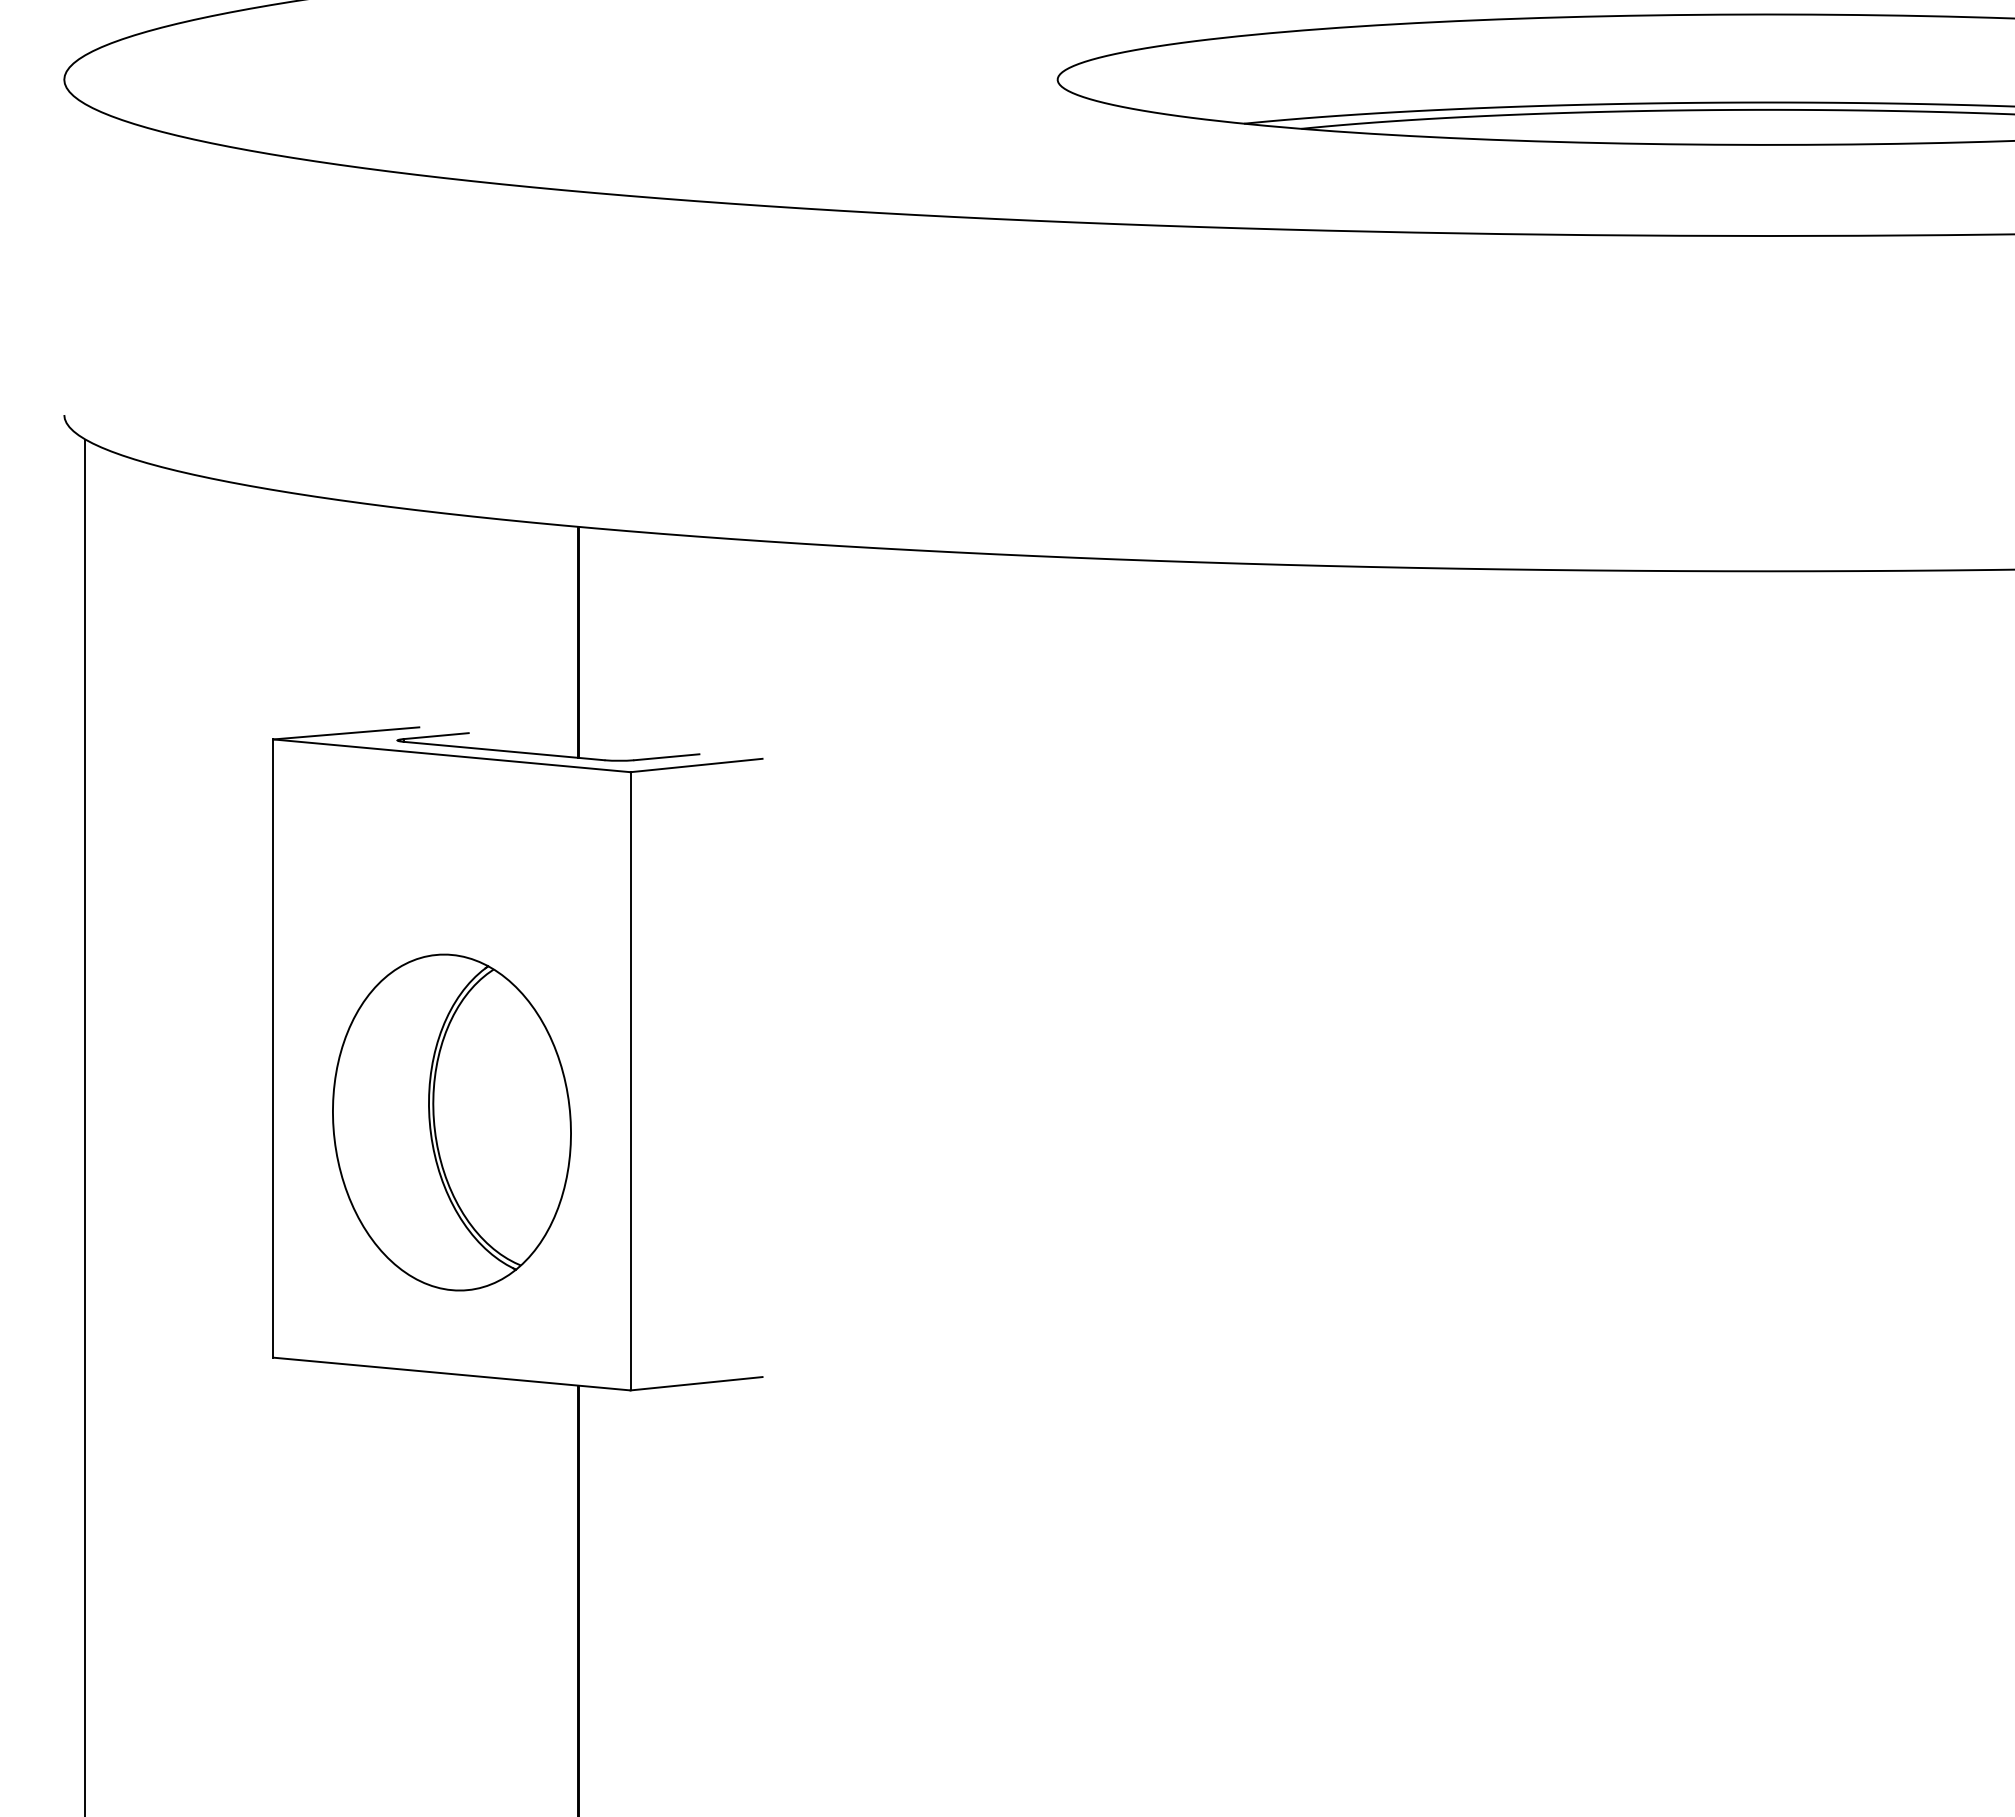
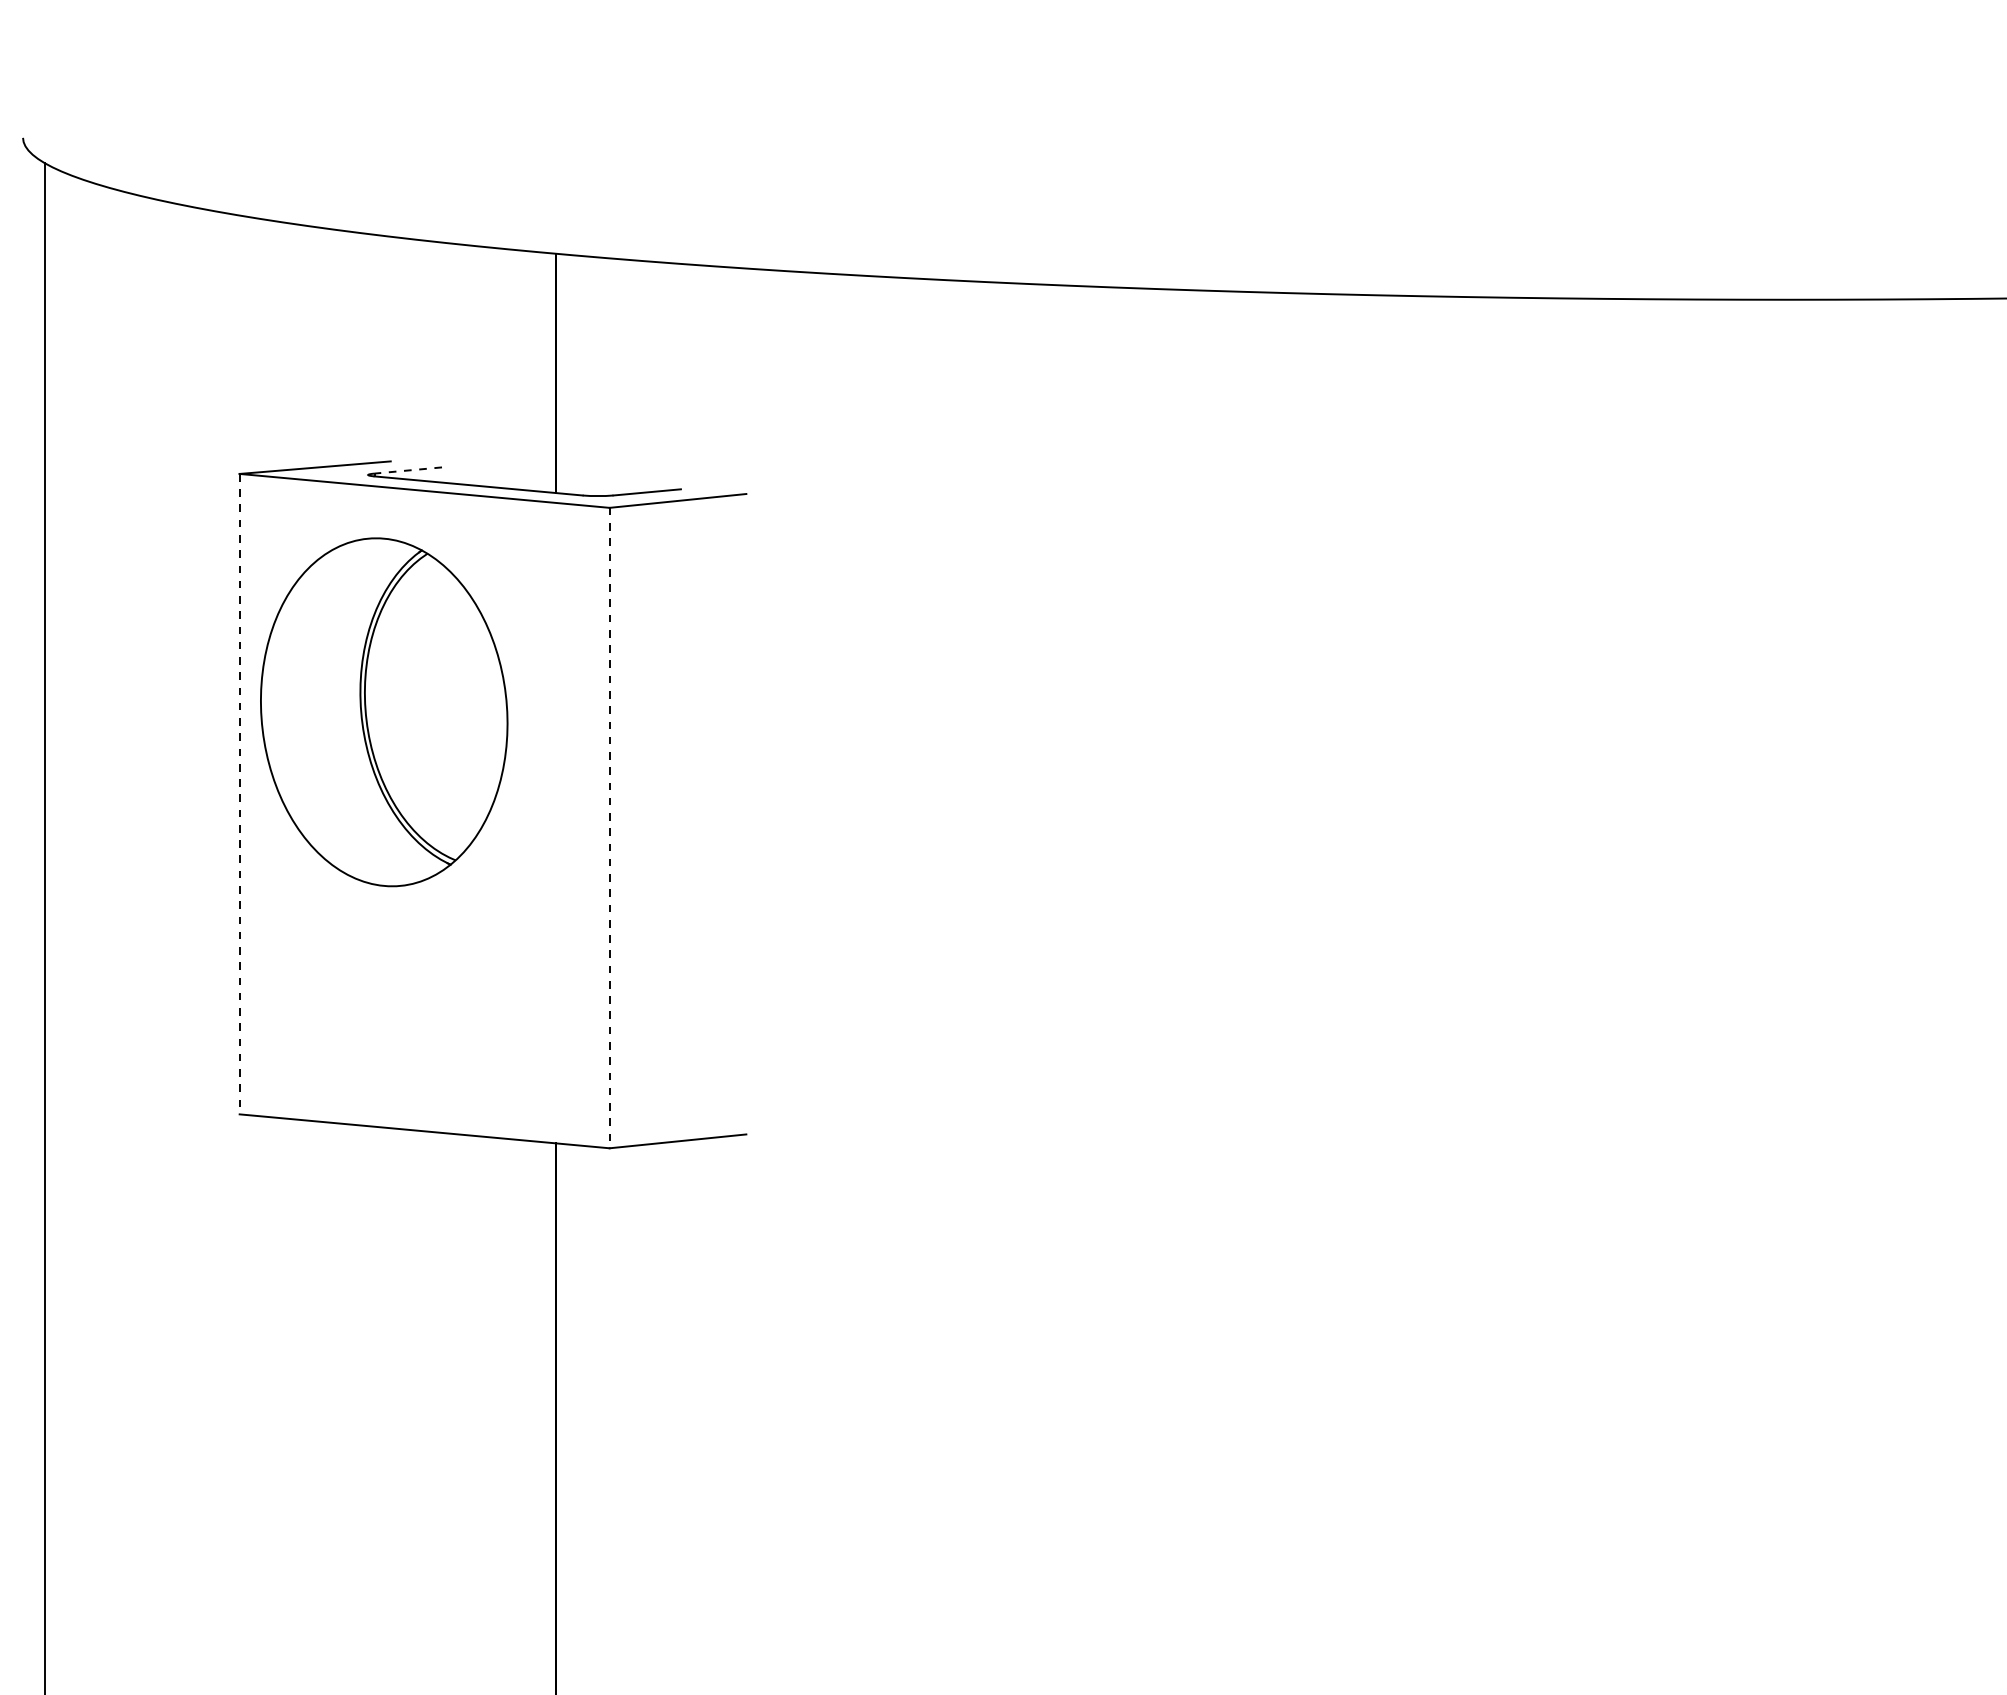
line: (436, 736) -> (408, 470), solid -> dashed
line: (273, 1049) -> (239, 795), solid -> dashed
line: (630, 1081) -> (609, 828), solid -> dashed
part: (451, 1122) -> (383, 712), moved

